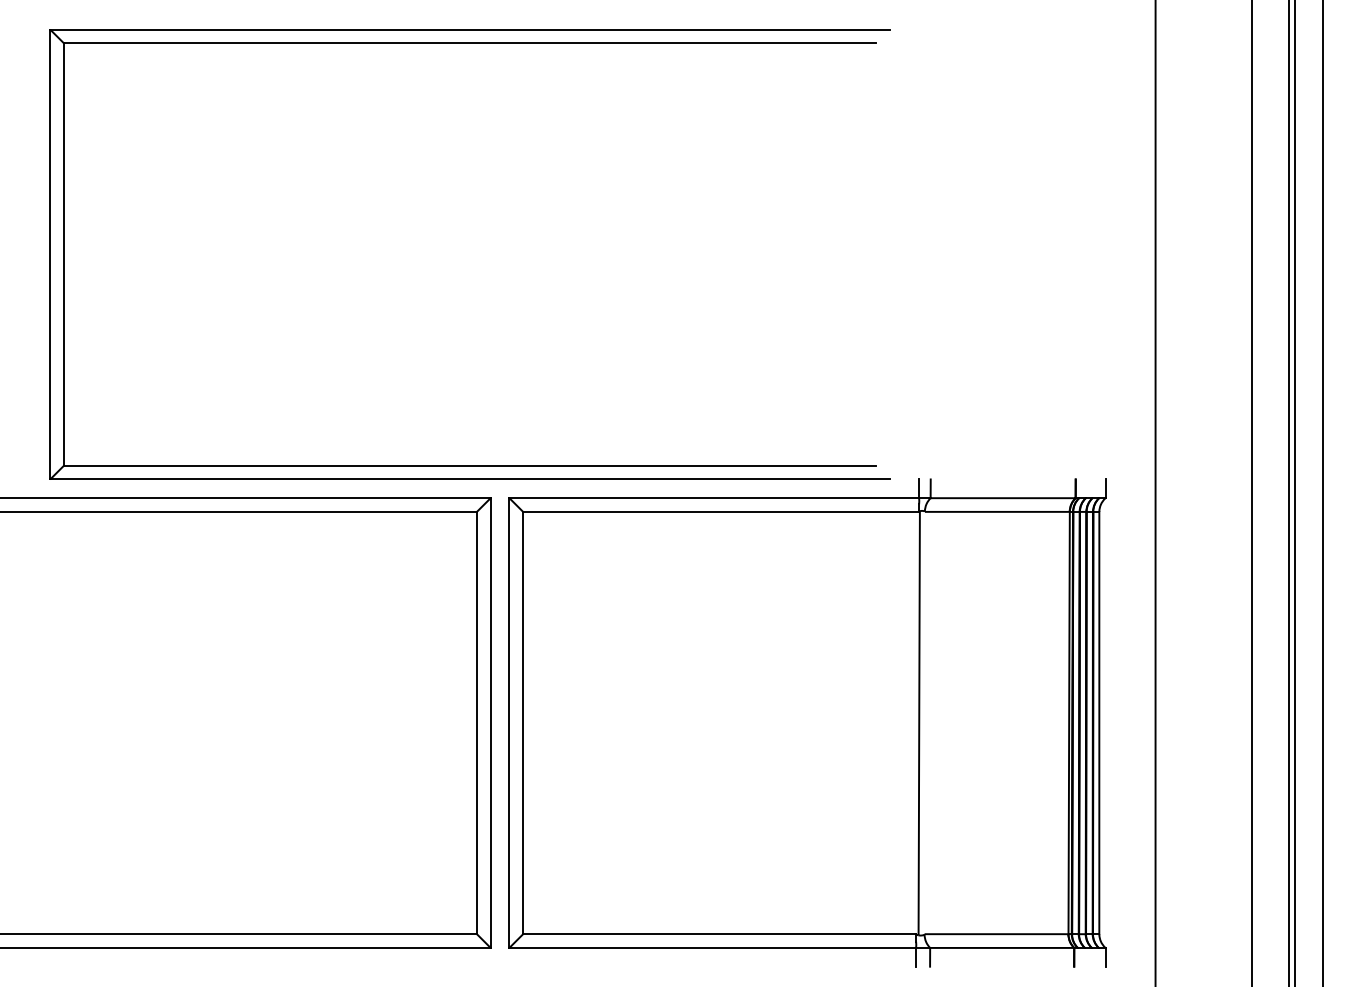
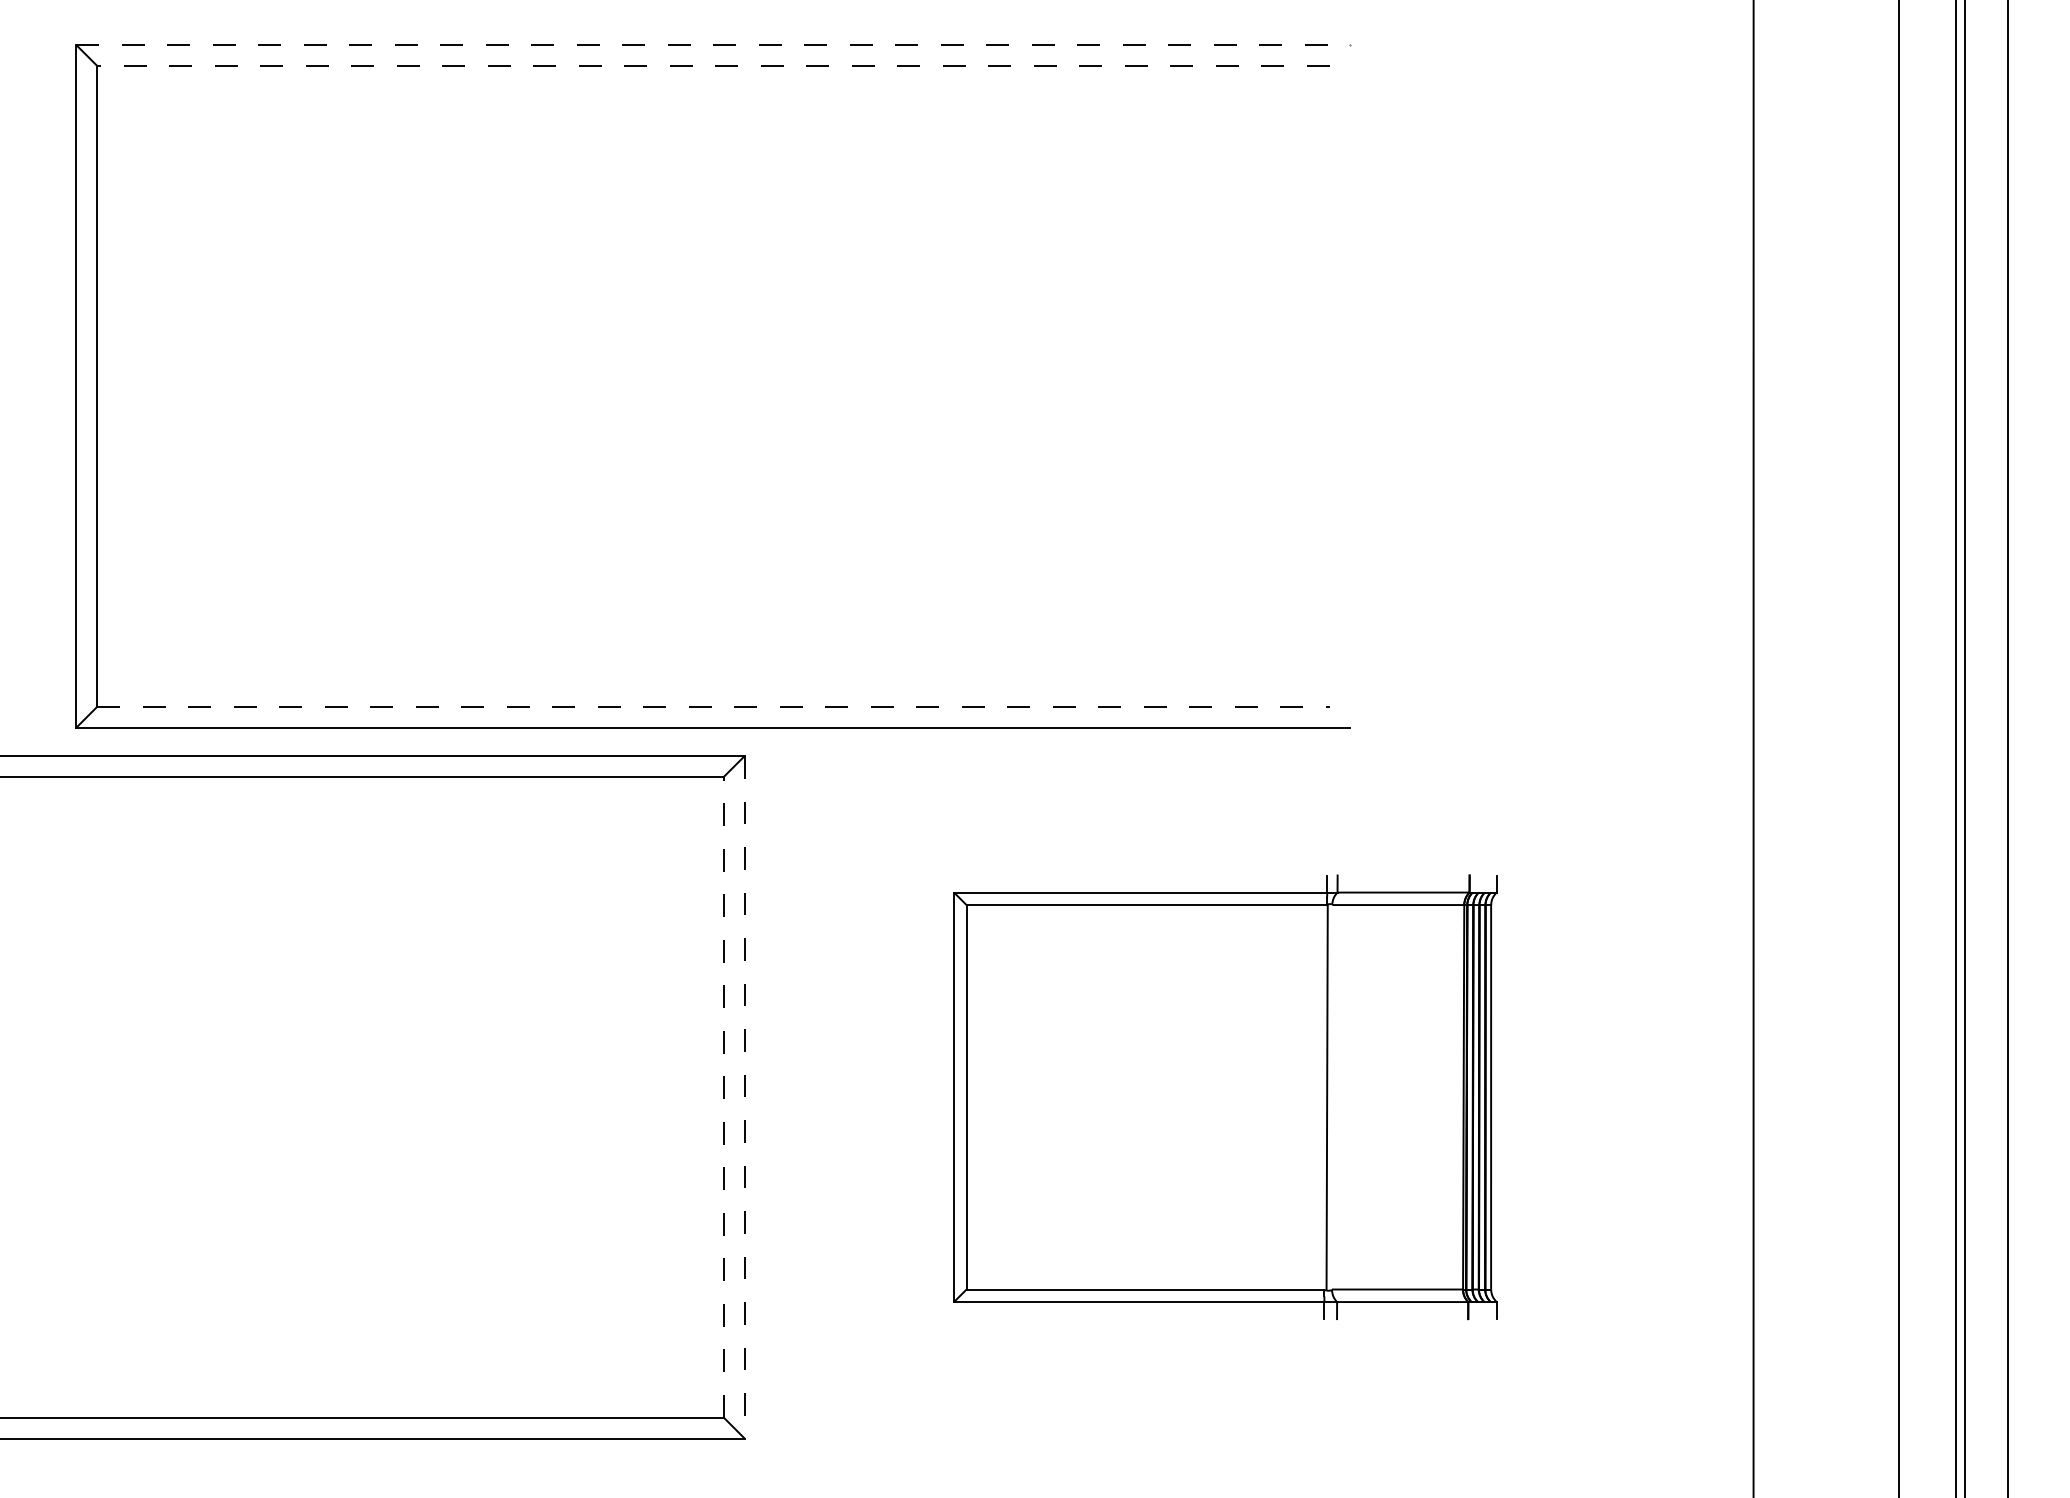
line: (470, 29) -> (714, 44), solid -> dashed
line: (469, 43) -> (712, 66), solid -> dashed
line: (470, 465) -> (714, 706), solid -> dashed
line: (476, 722) -> (723, 1096), solid -> dashed
part: (807, 722) -> (1225, 1096), size x0.6
line: (490, 723) -> (744, 1098), solid -> dashed

